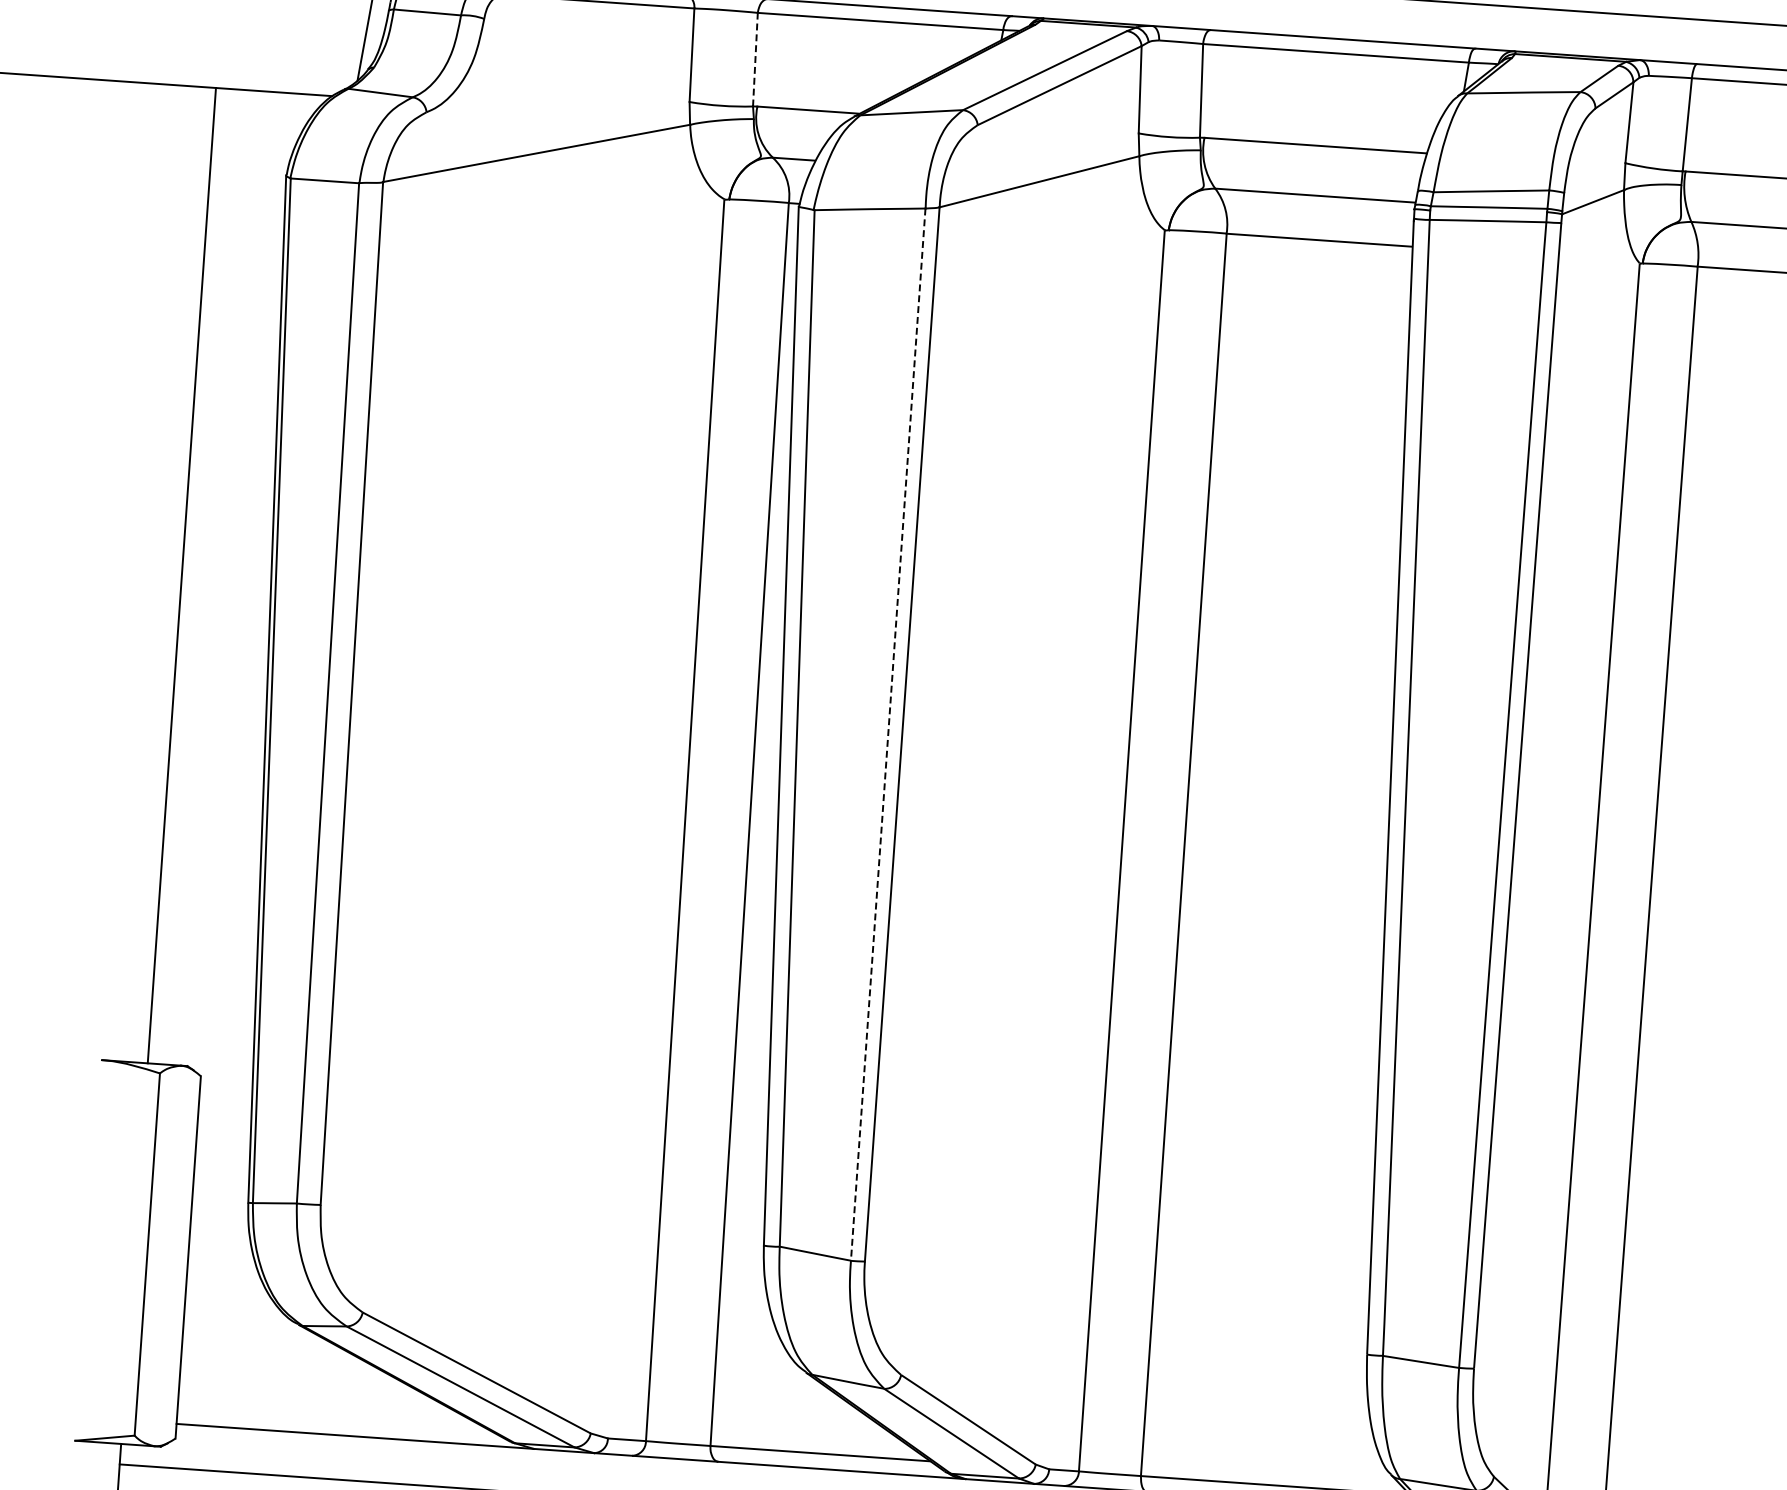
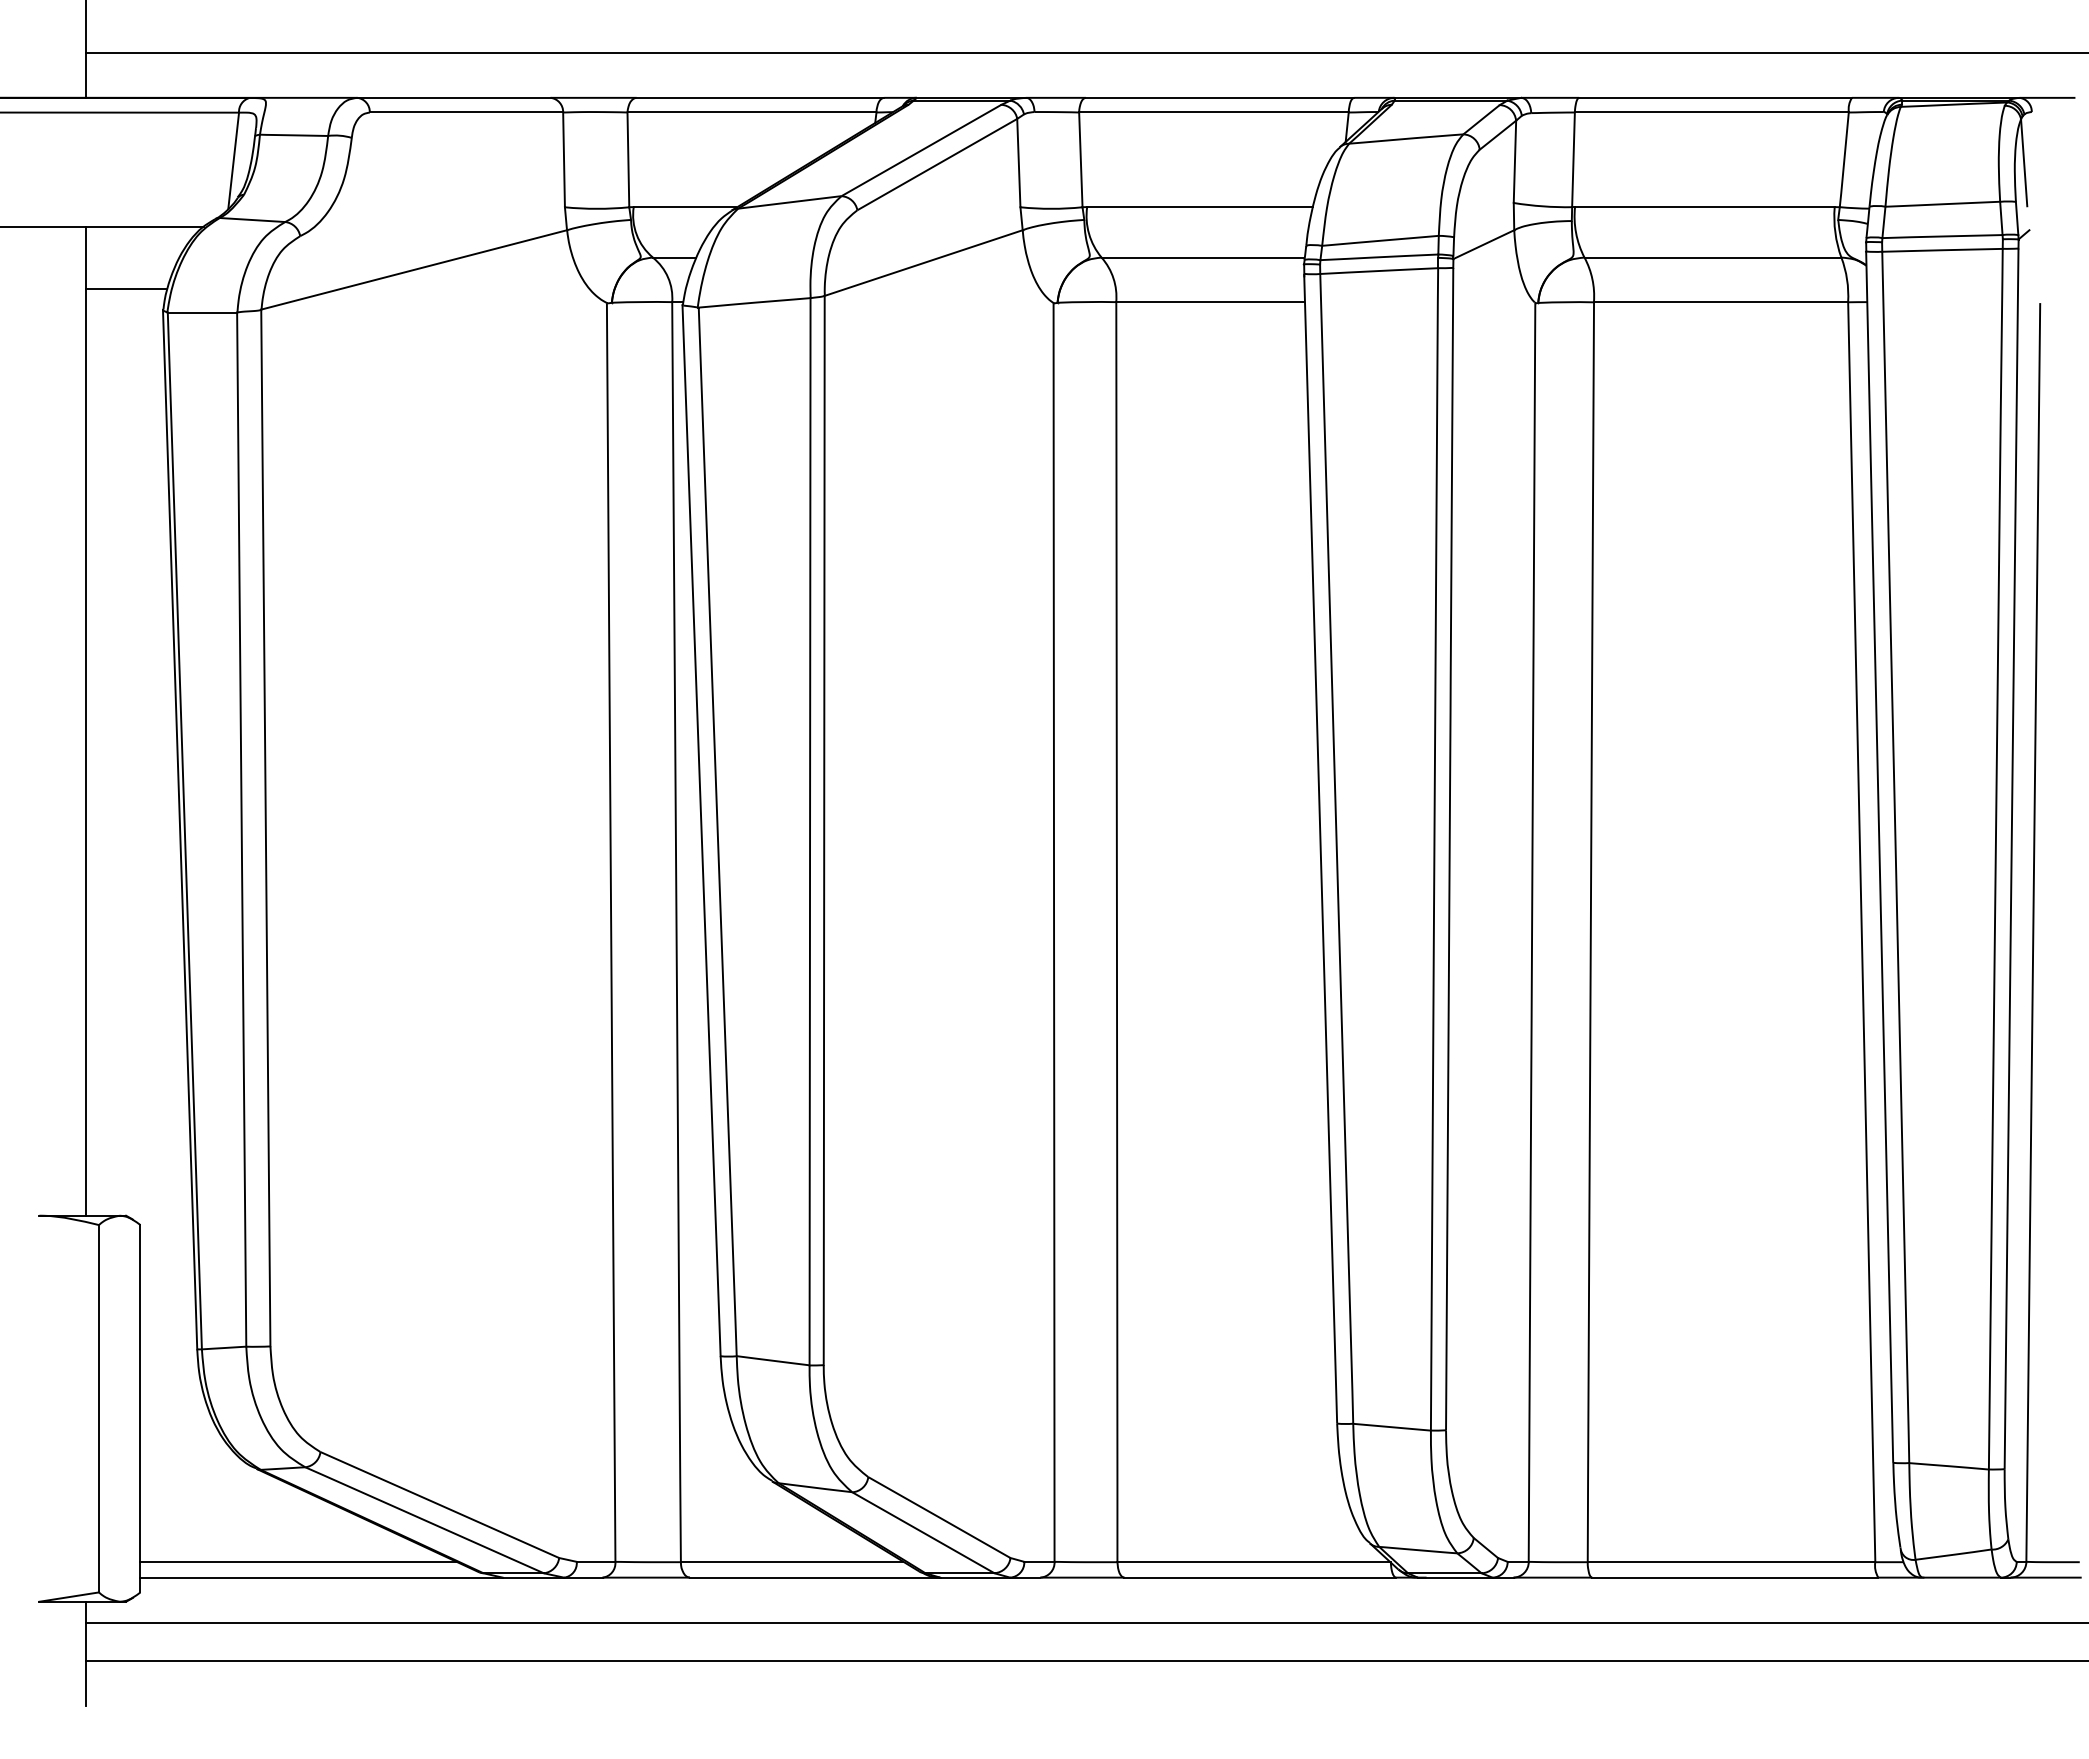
line: (755, 59) -> (628, 159), dashed -> solid
line: (250, 151) -> (125, 288), added
line: (888, 734) -> (810, 831), dashed -> solid
line: (333, 1419) -> (298, 1562), added

